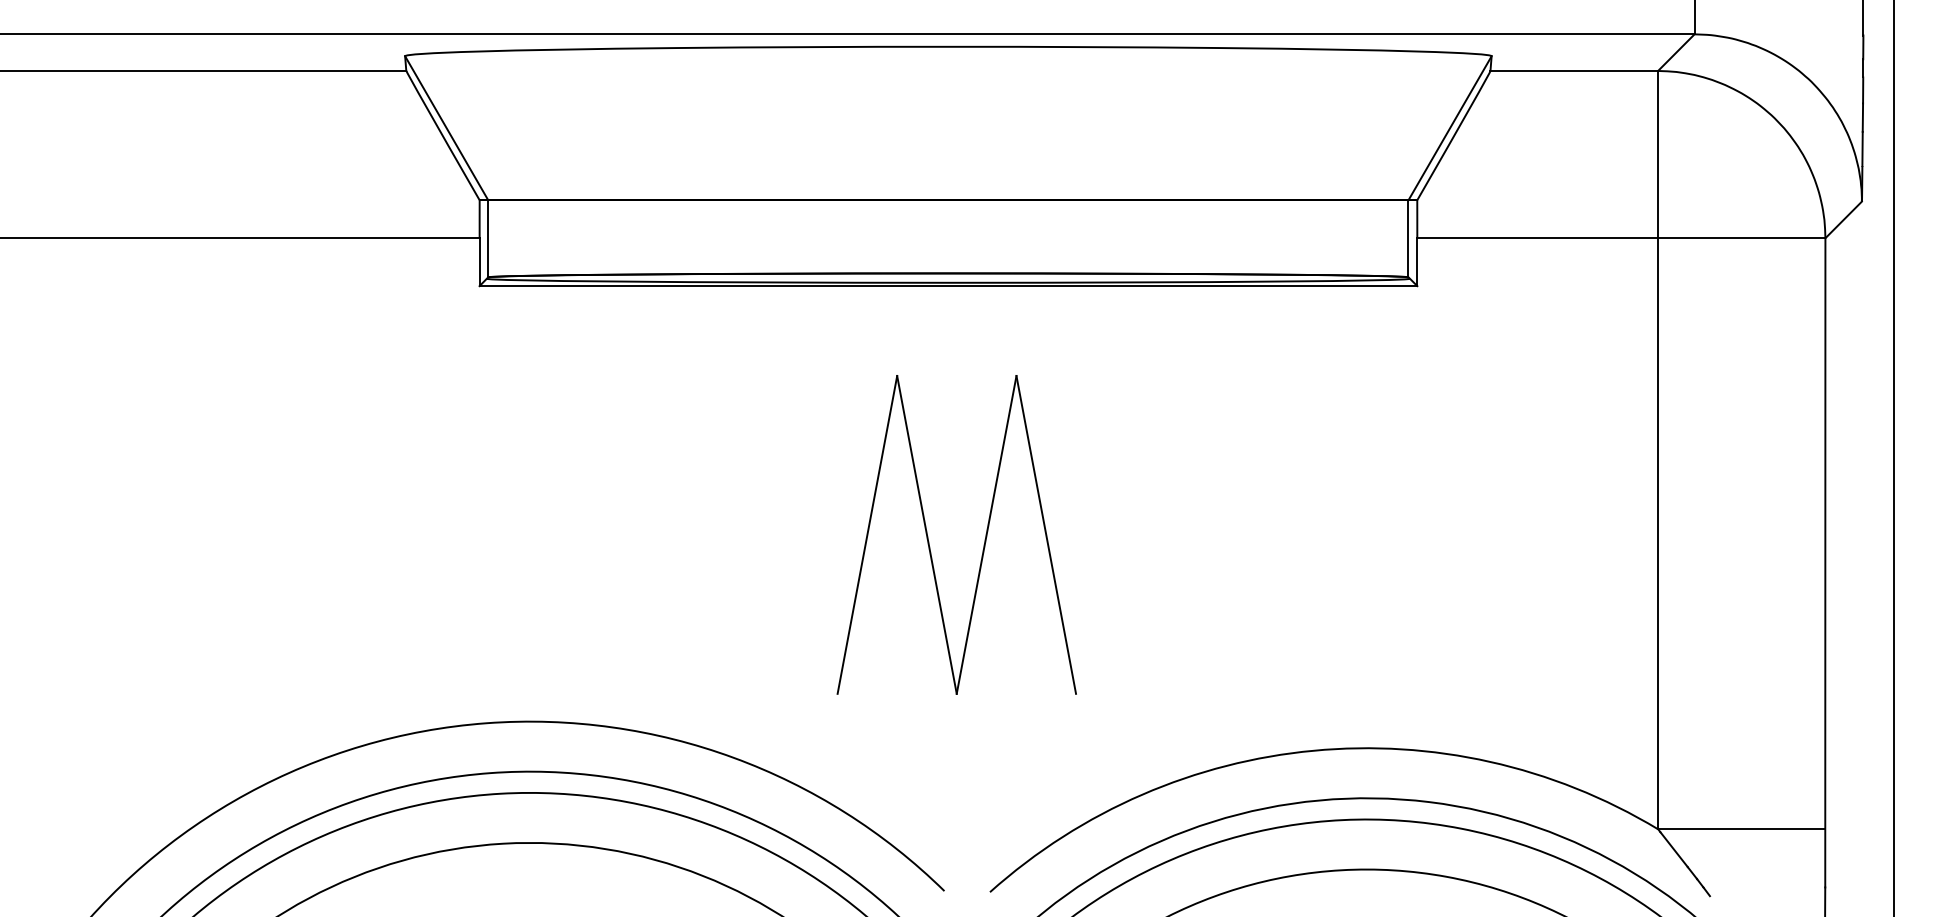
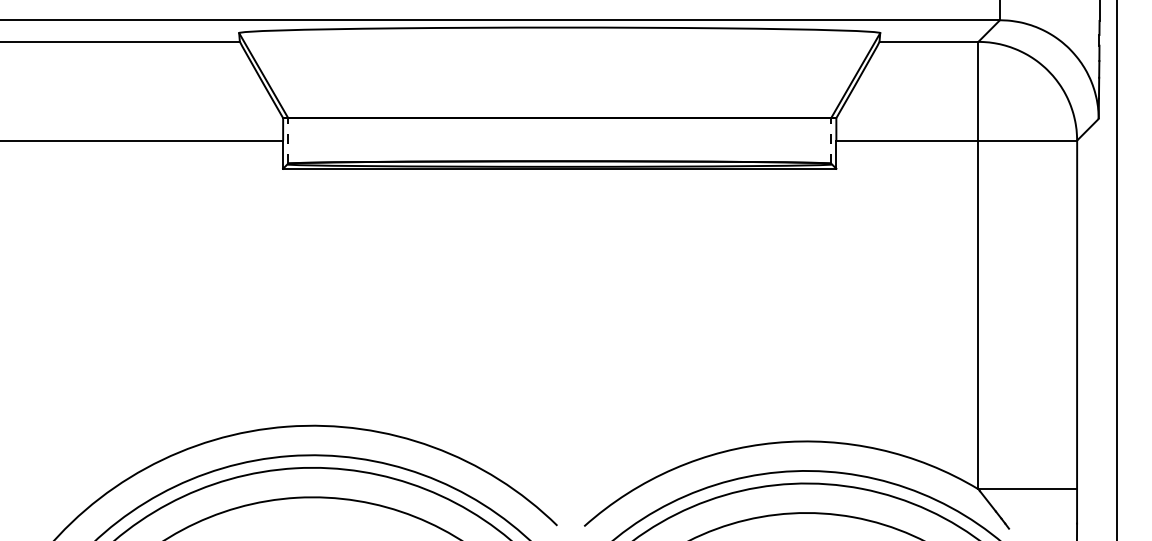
line: (488, 238) -> (288, 140), solid -> dashed
line: (1409, 238) -> (831, 140), solid -> dashed
part: (929, 536) -> (548, 316), removed

